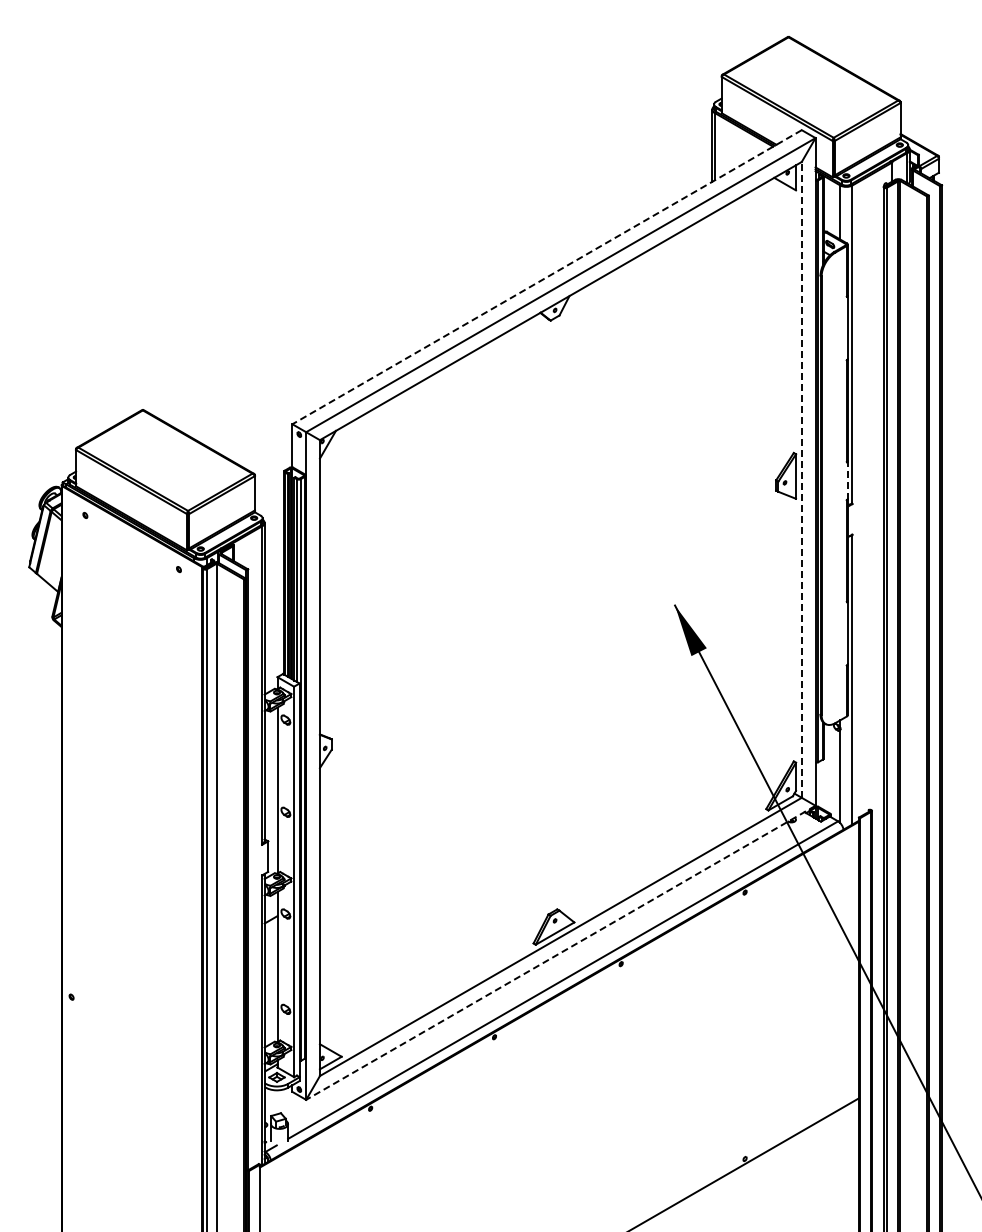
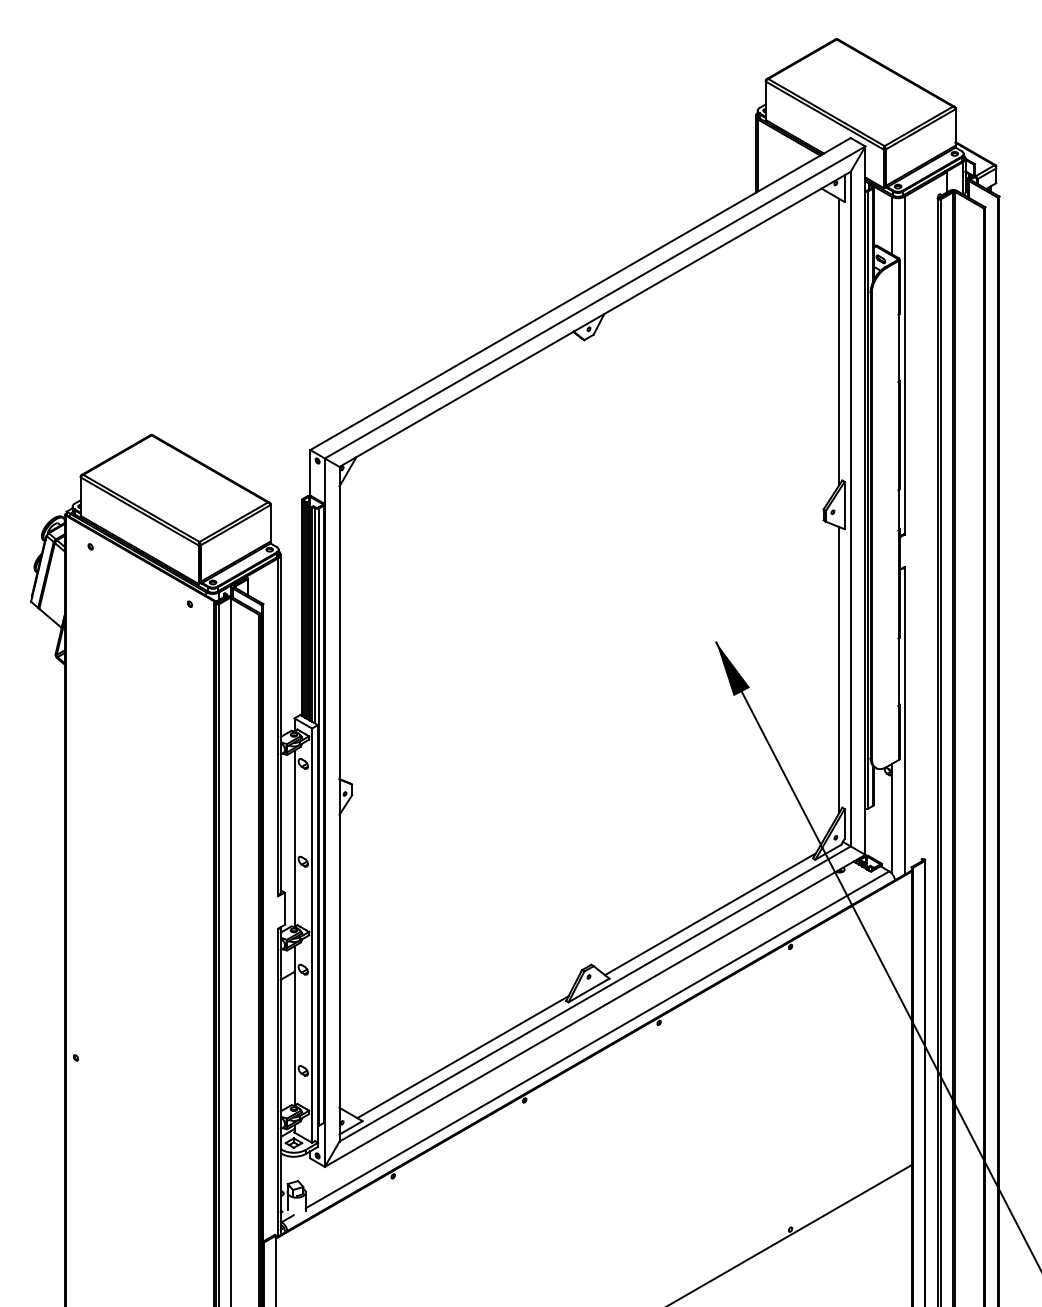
line: (546, 277) -> (579, 294), dashed -> solid
line: (791, 322) -> (839, 342), added
line: (801, 479) -> (850, 508), dashed -> solid
line: (847, 480) -> (899, 509), dashed -> solid
line: (791, 631) -> (839, 669), added
line: (669, 861) -> (710, 913), added
line: (560, 953) -> (594, 1011), dashed -> solid
line: (435, 995) -> (462, 1056), added

